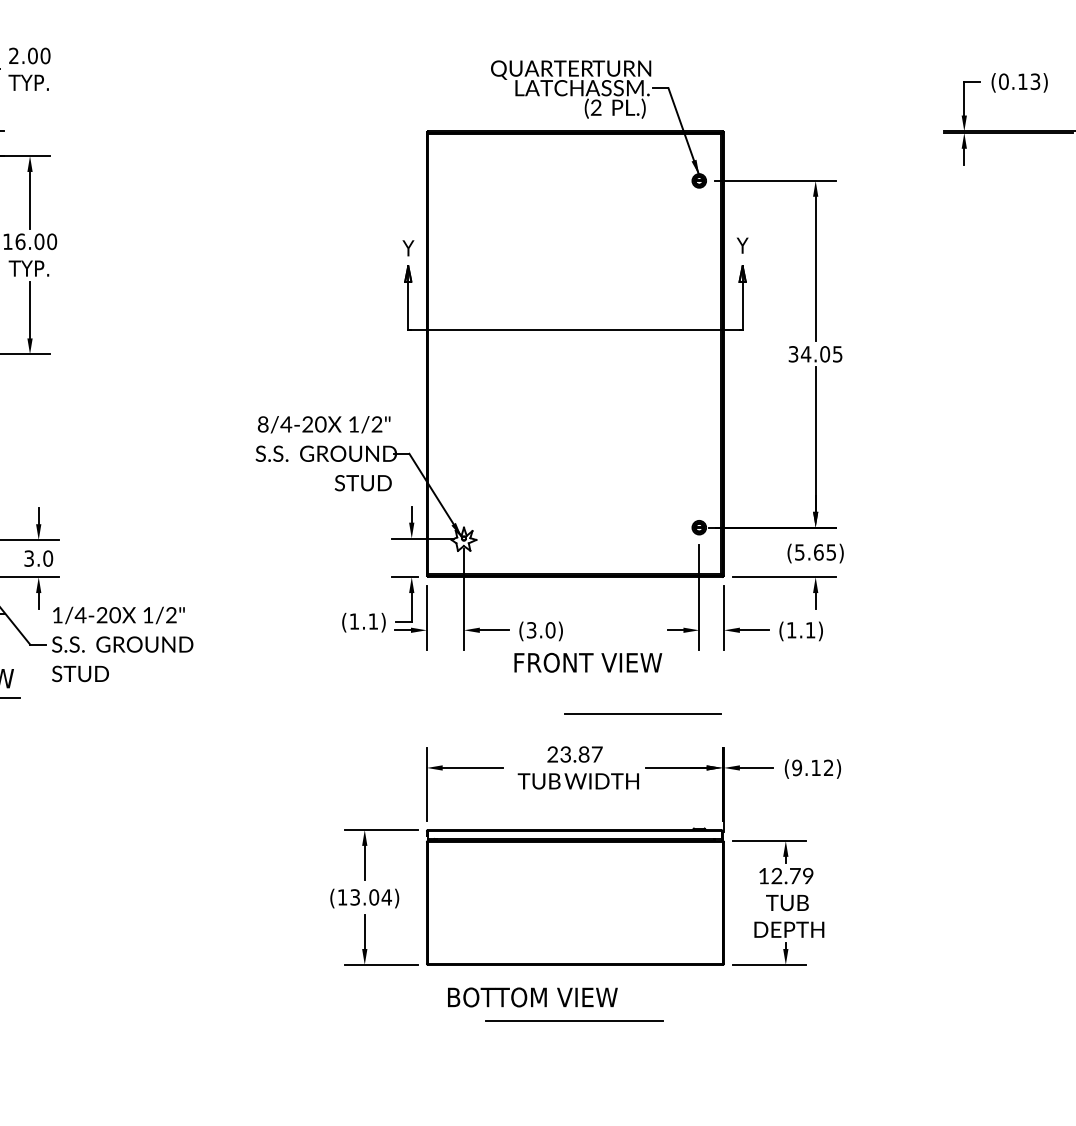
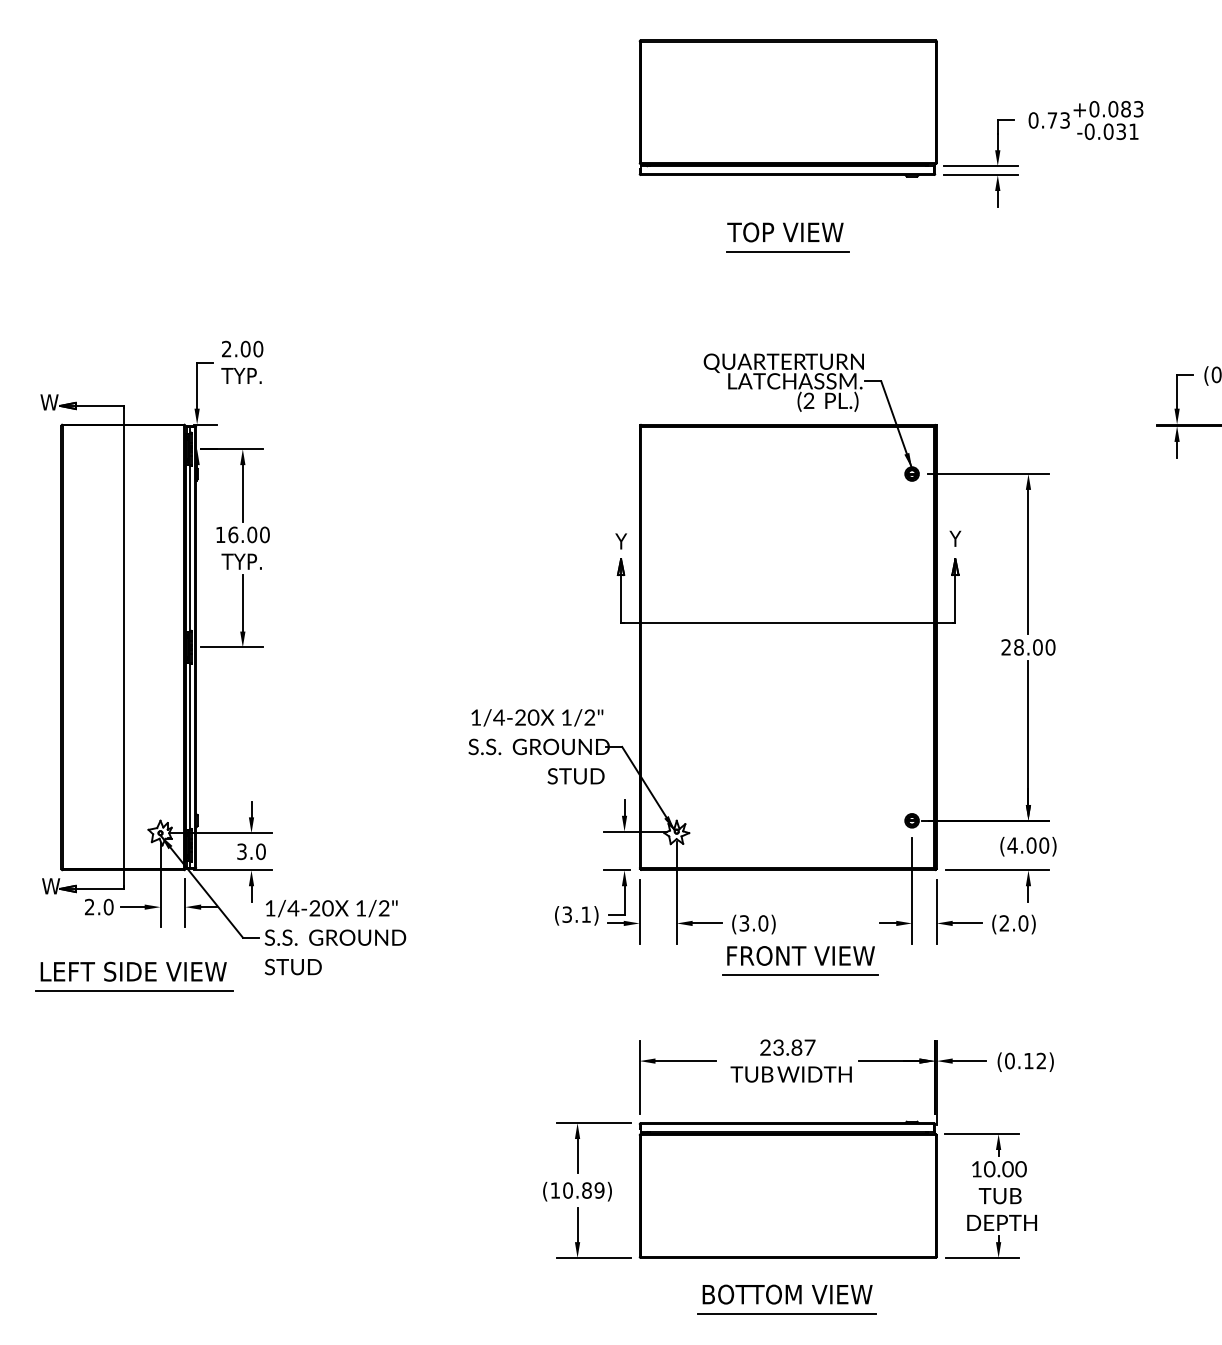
text: (815, 354) -> (1028, 647), 34.05 -> 28.00
text: (262, 424) -> (475, 717), 8/4-20 -> 1/4-20
text: (815, 552) -> (1028, 845), (5.65) -> (4.00)
text: (353, 621) -> (566, 914), (1.1) -> (3.1)
text: (800, 630) -> (1013, 923), (1.1) -> (2.0)
line: (642, 713) -> (800, 974), moved
text: (796, 768) -> (1009, 1061), (9.12) -> (0.12)
text: (792, 876) -> (1005, 1169), 12.79 -> 10.00
text: (370, 897) -> (583, 1190), (13.04) -> (10.89)
text: (532, 997) -> (787, 1294), moved

